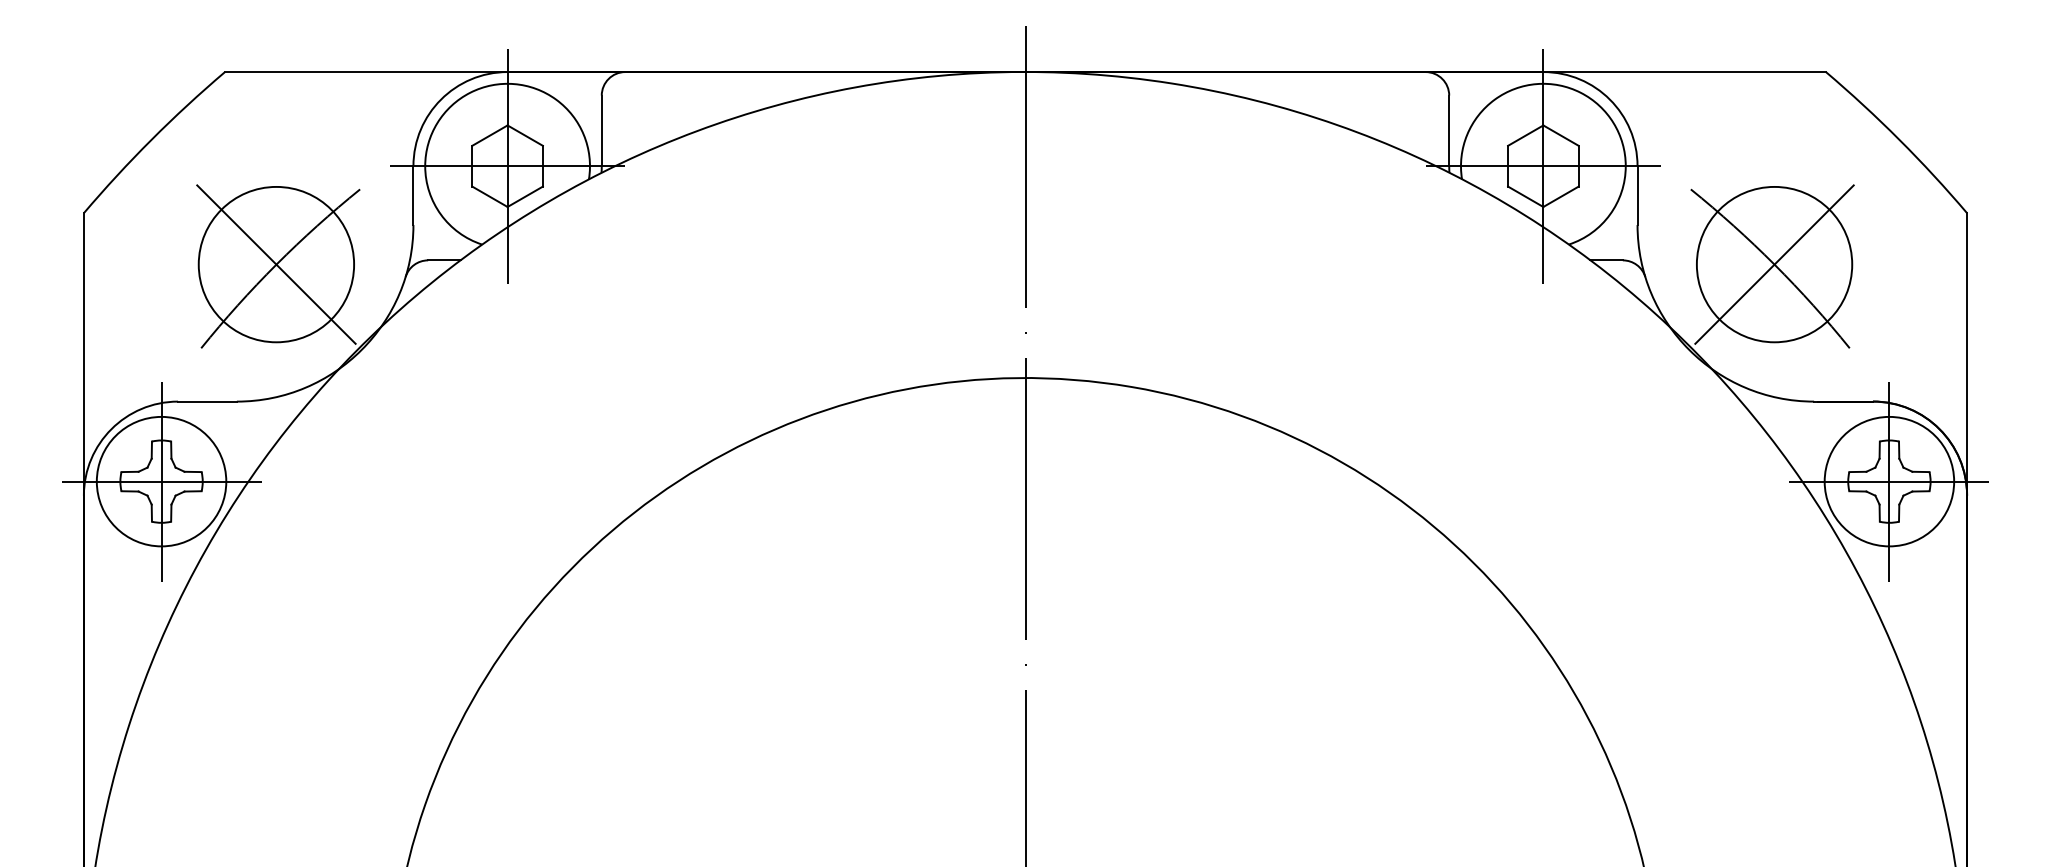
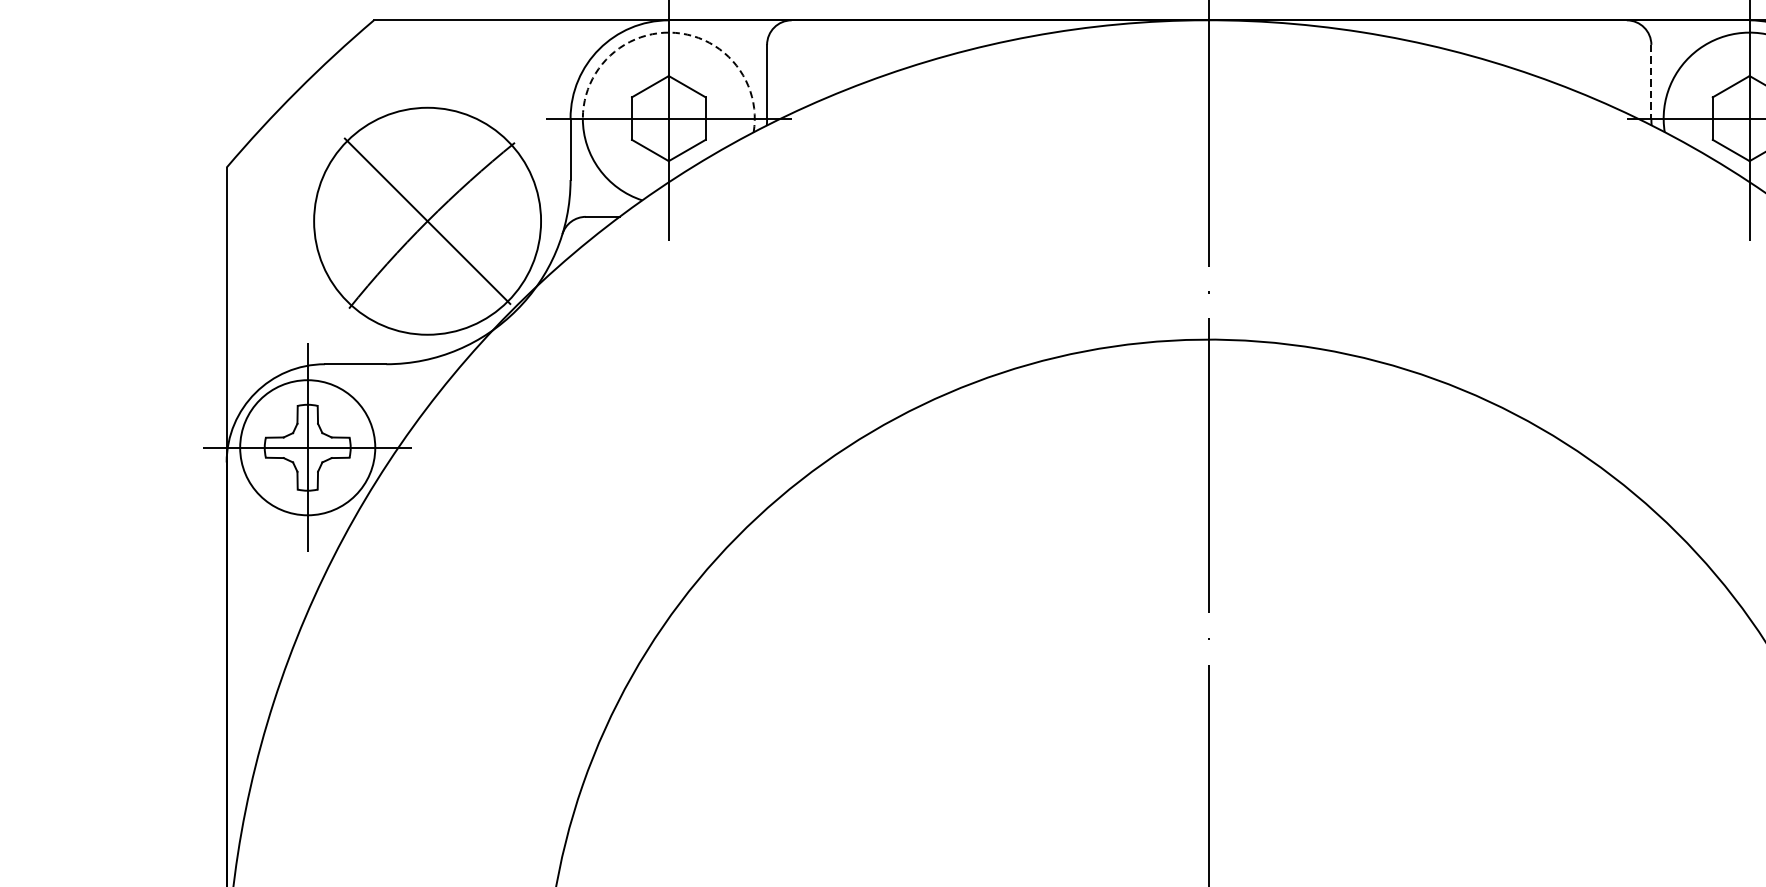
arc: (514, 84) -> (676, 33), solid -> dashed
line: (1449, 131) -> (1651, 82), solid -> dashed
circle: (276, 264) -> (427, 221), size x1.4

